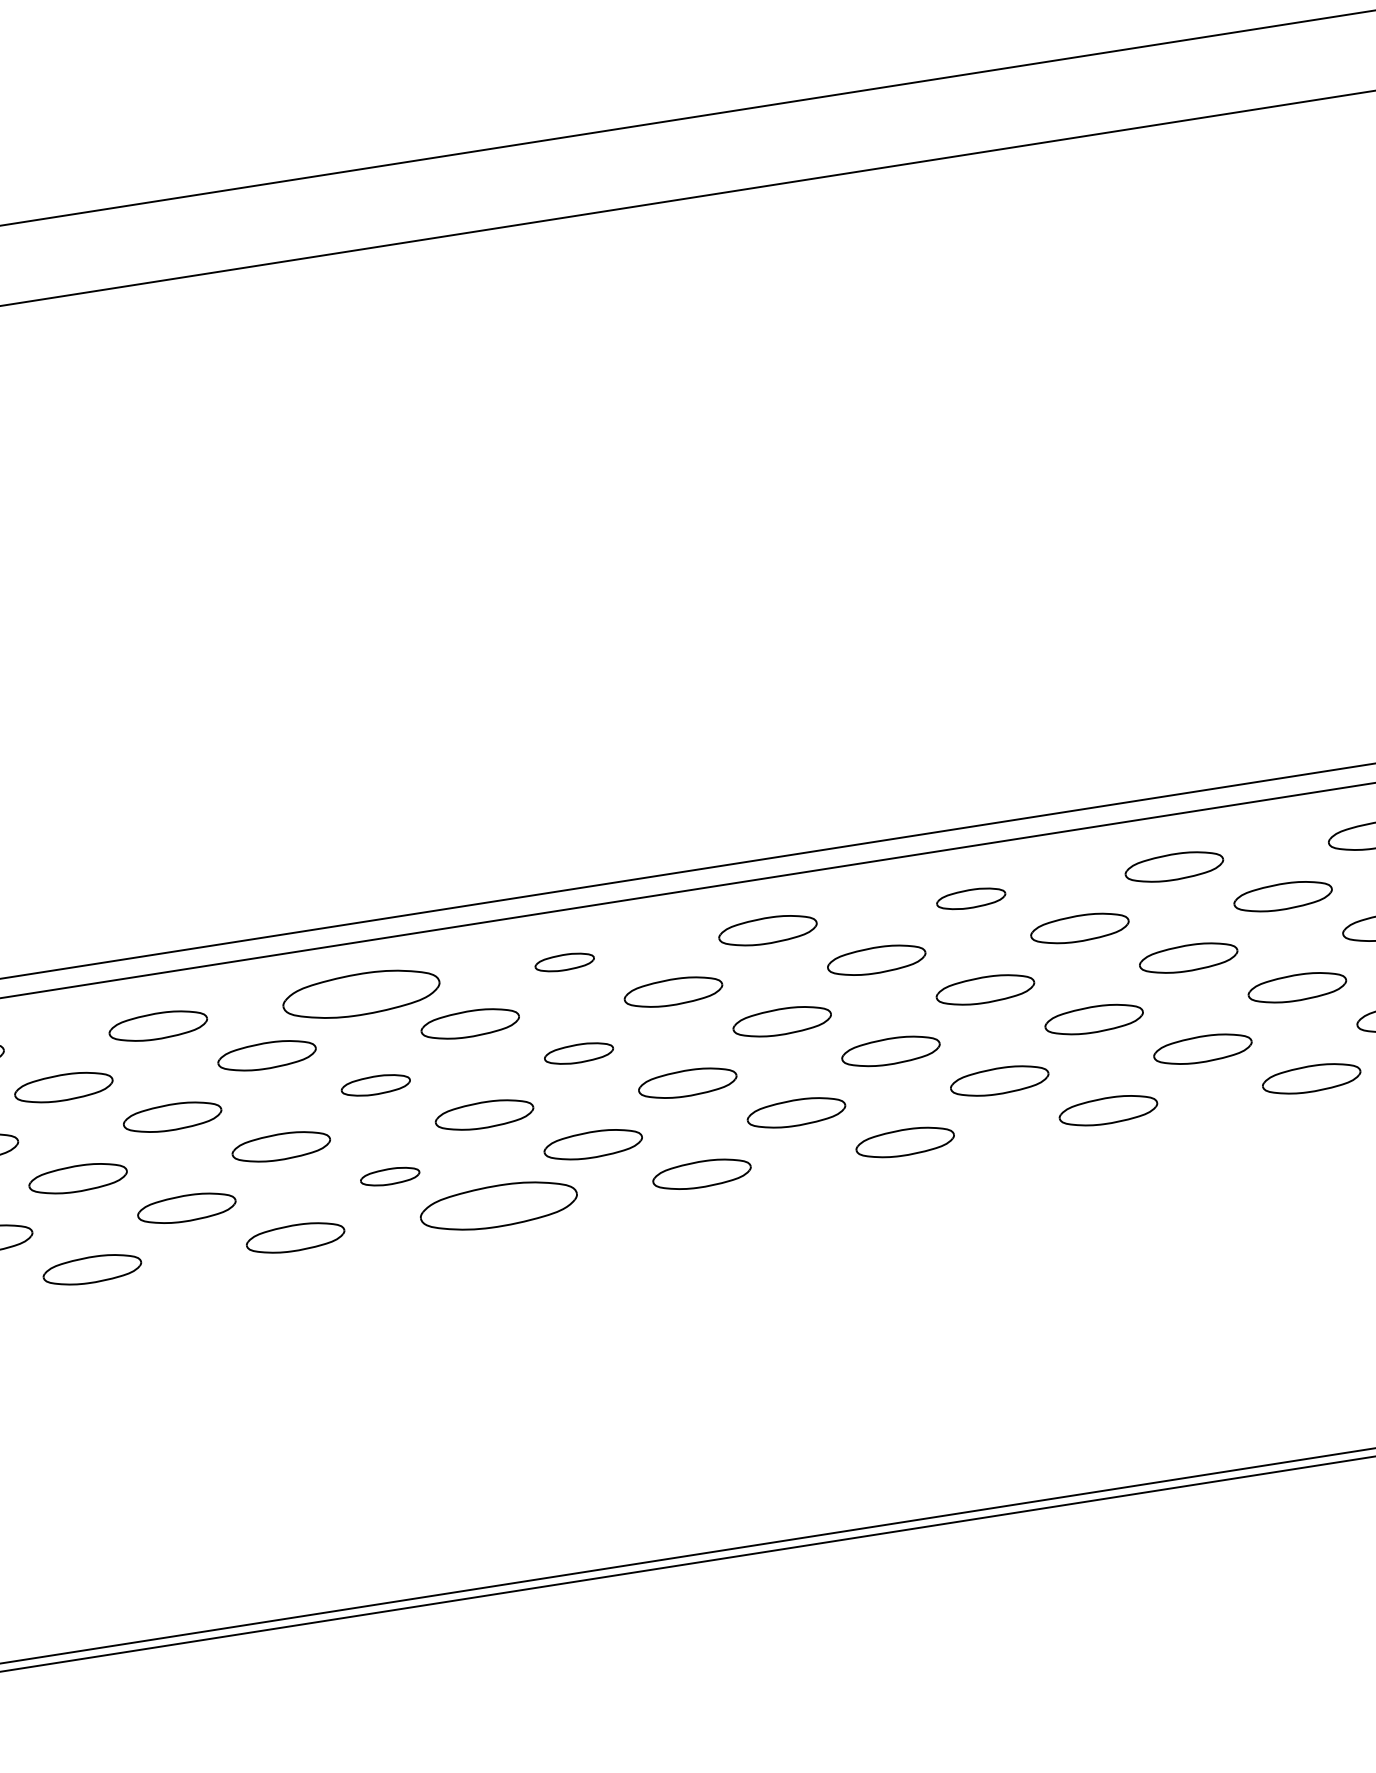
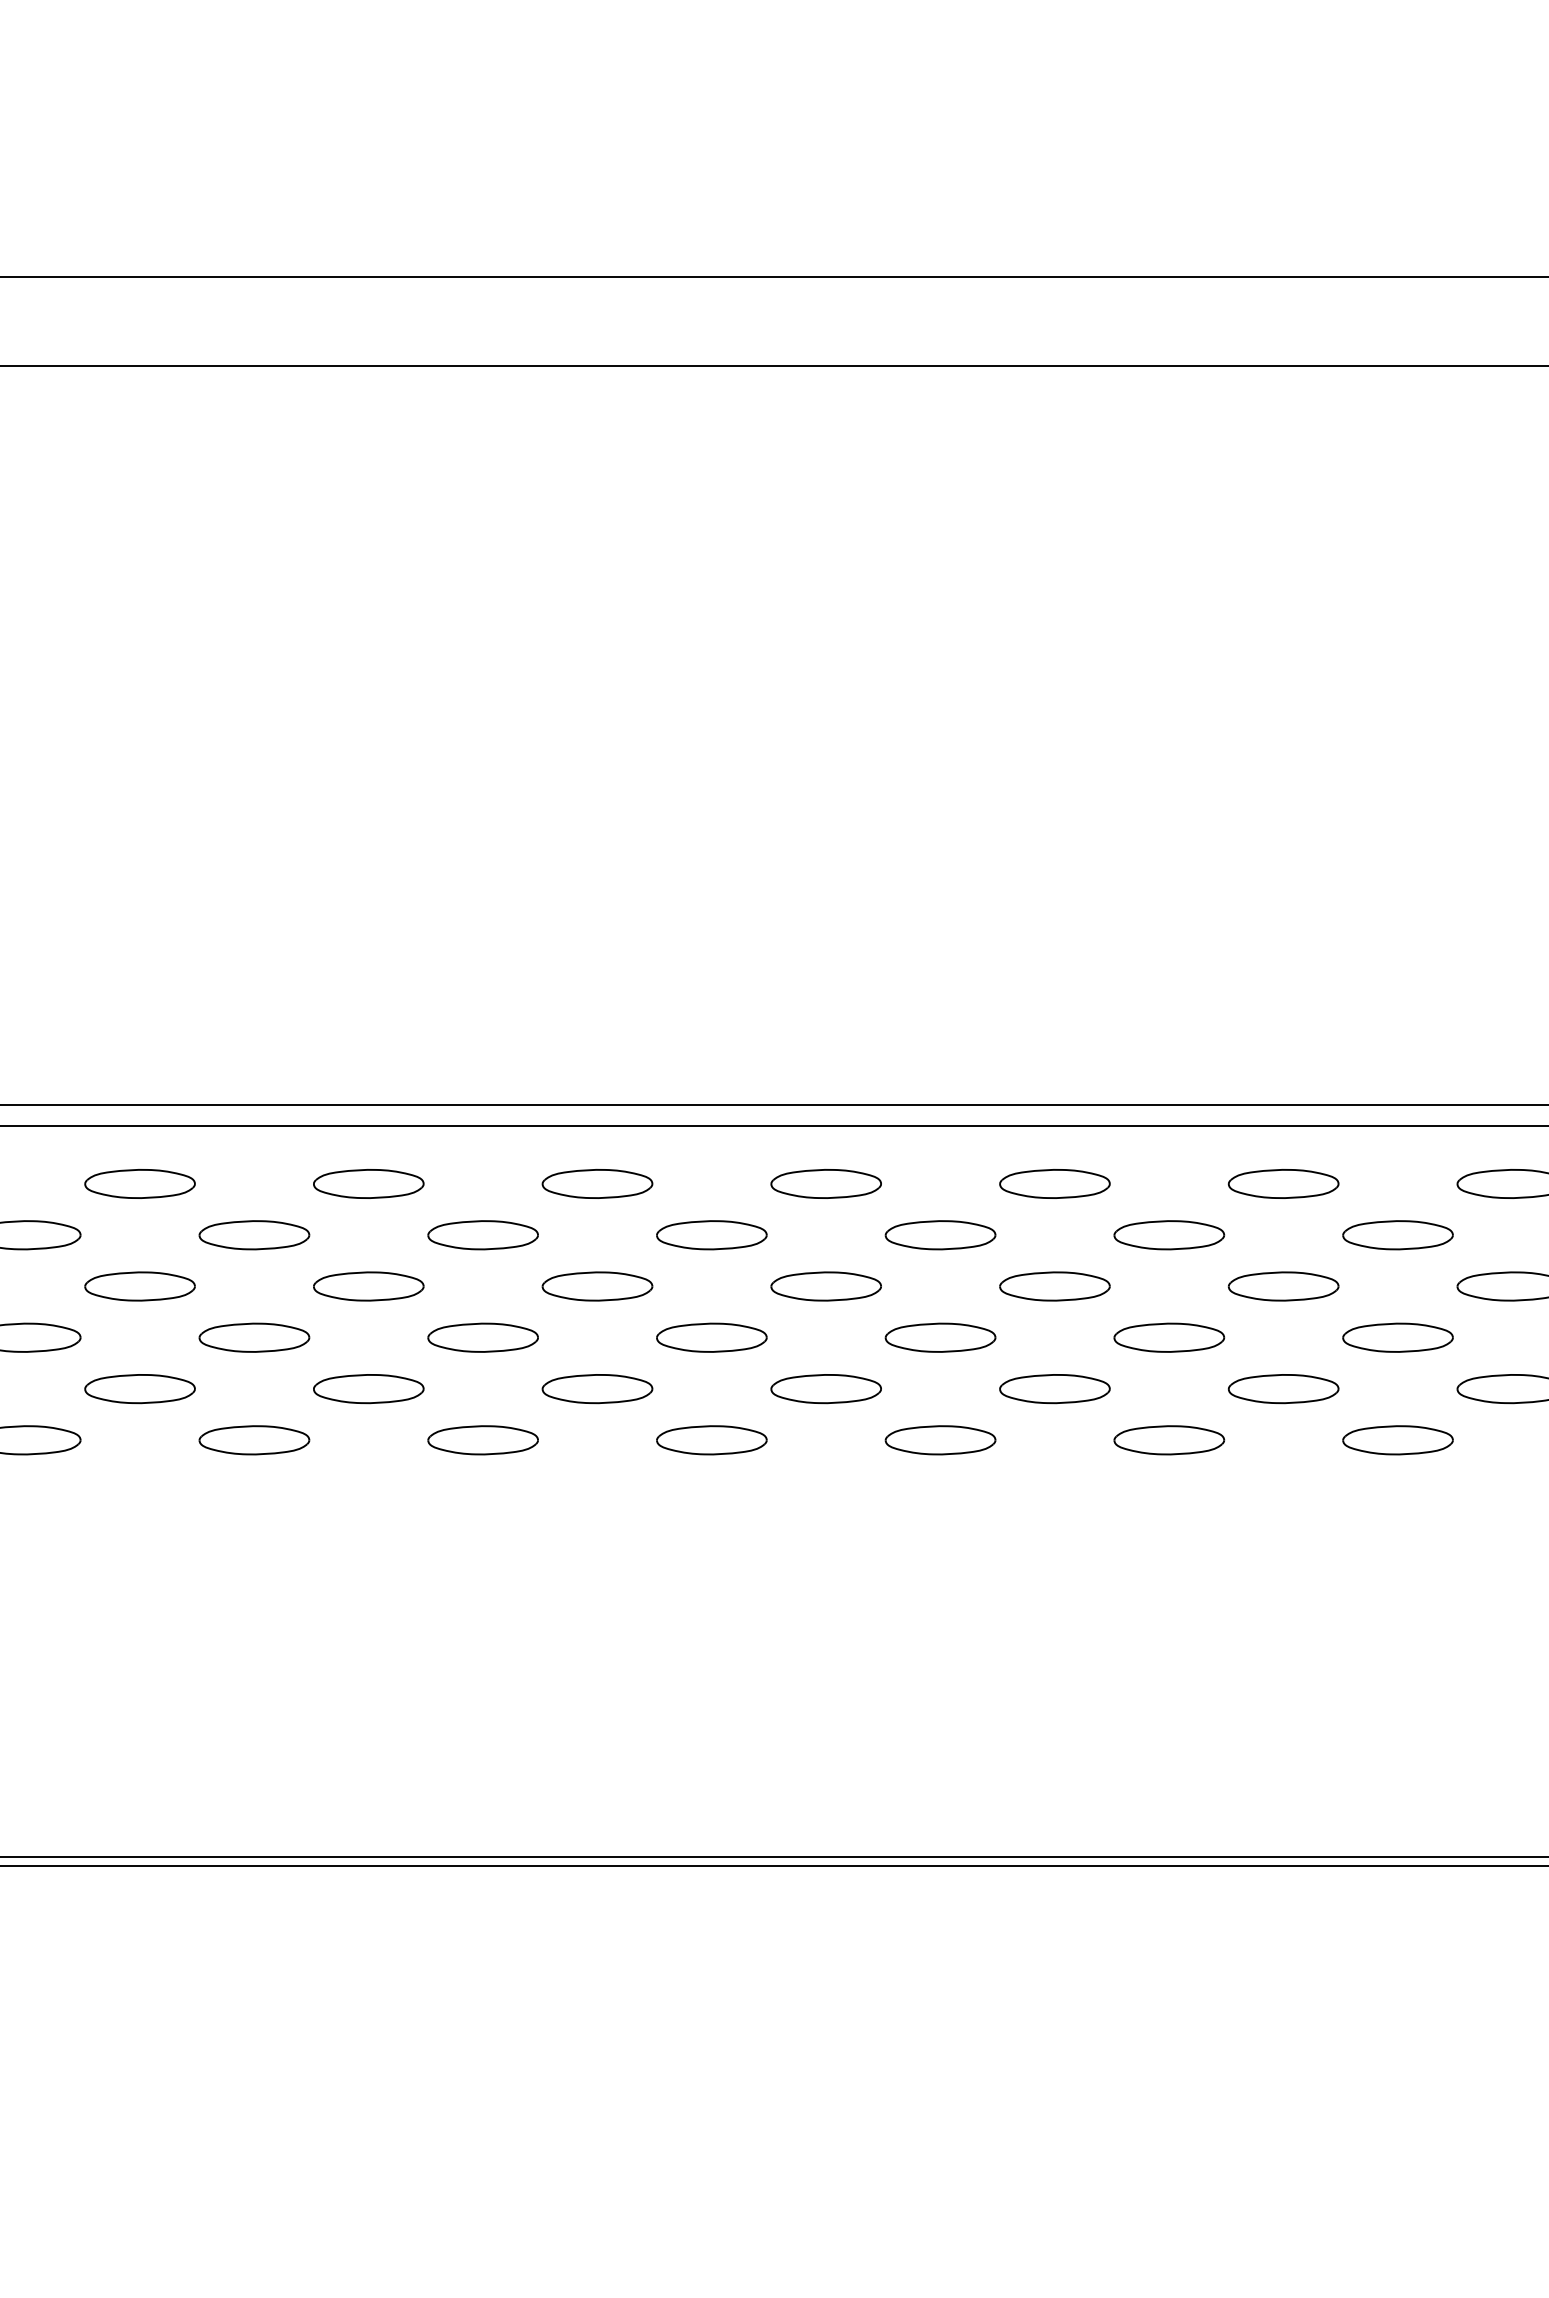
part: (970, 898) -> (1054, 1183), size x1.43
part: (564, 962) -> (597, 1183), size x1.67
part: (361, 993) -> (368, 1183), size x0.62
part: (579, 1053) -> (597, 1286), size x1.43
part: (375, 1085) -> (368, 1286), size x1.43
part: (389, 1176) -> (368, 1389), size x1.67
part: (498, 1206) -> (482, 1440), size x0.62

